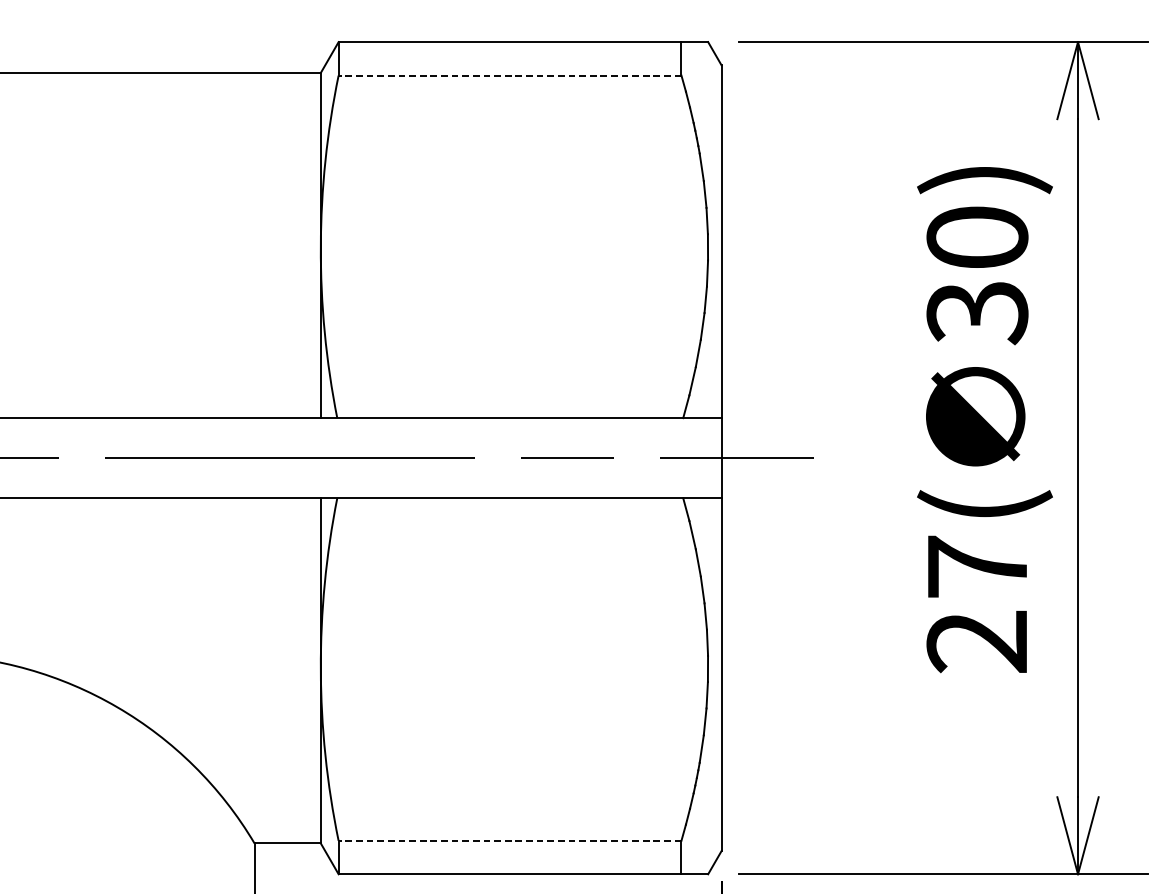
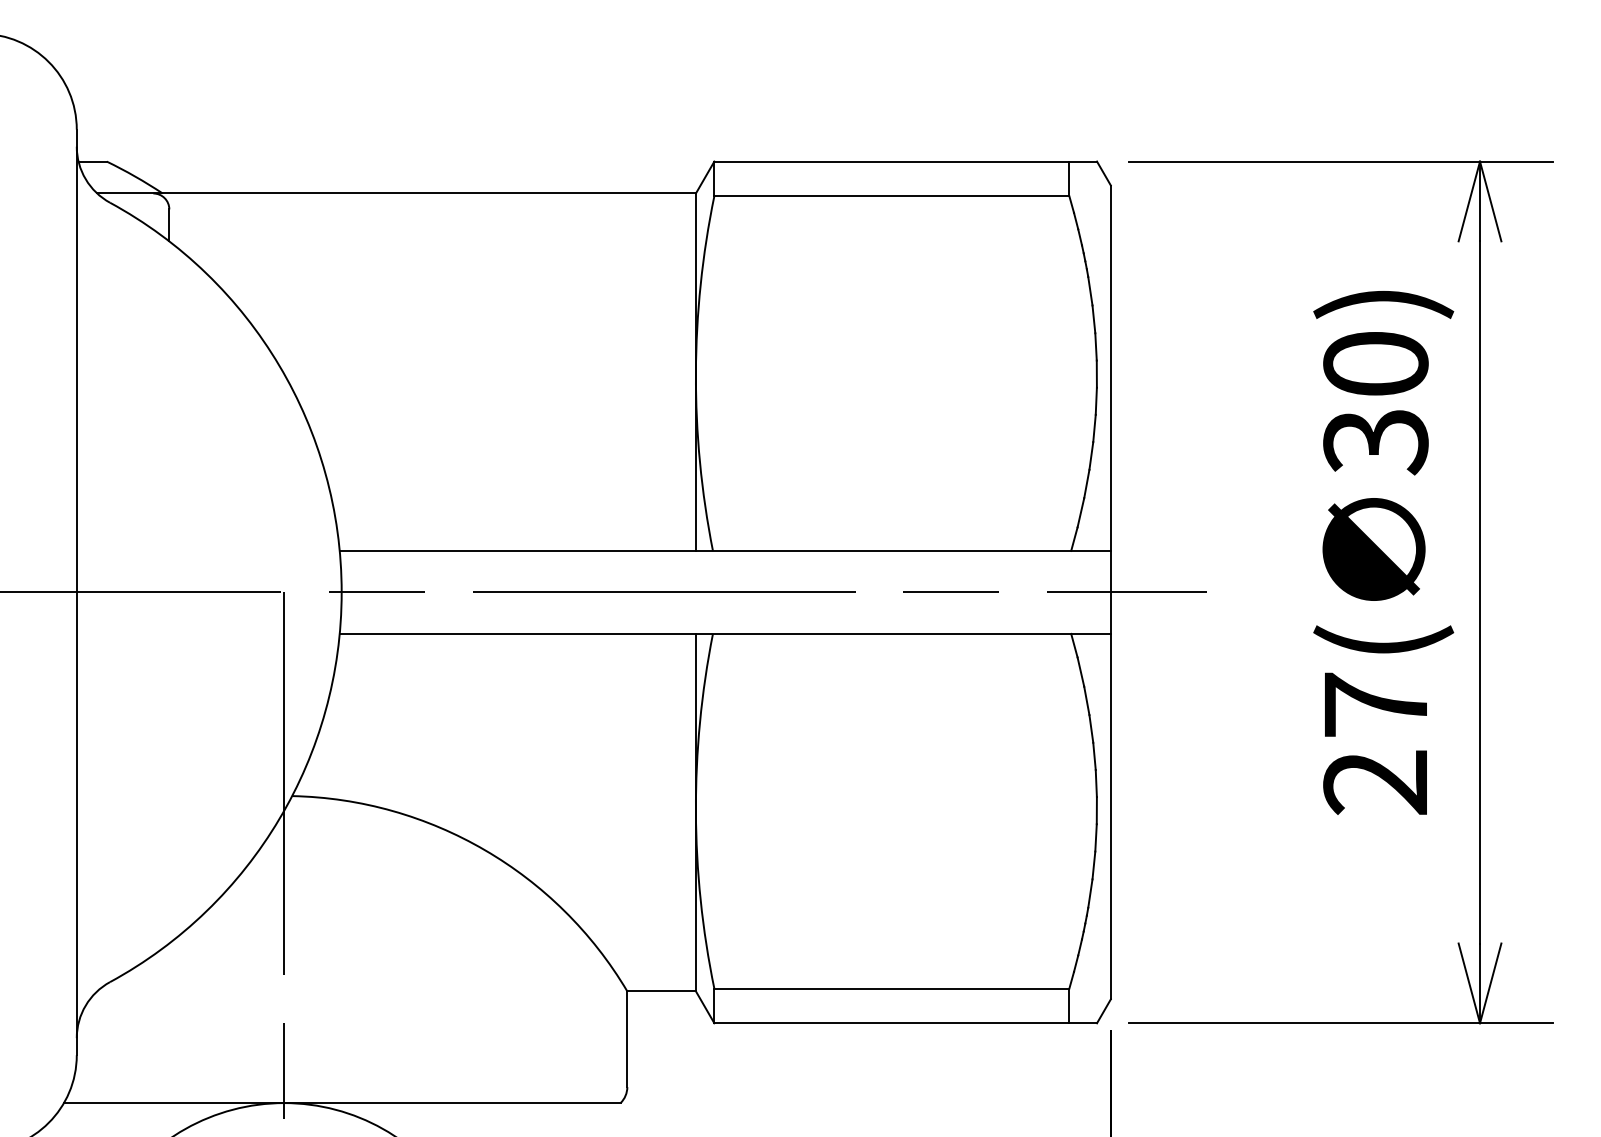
line: (509, 75) -> (891, 196), dashed -> solid
line: (509, 840) -> (891, 988), dashed -> solid

